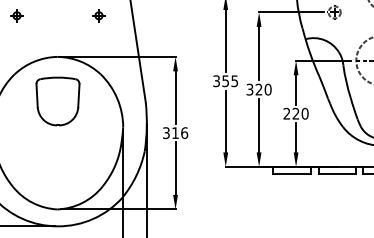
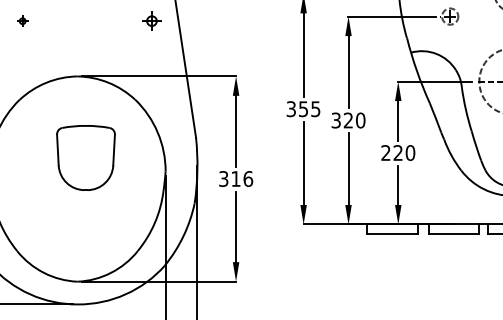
part: (16, 15) -> (22, 20), size x0.6
part: (98, 15) -> (151, 20), moved
part: (57, 101) -> (85, 157), moved

